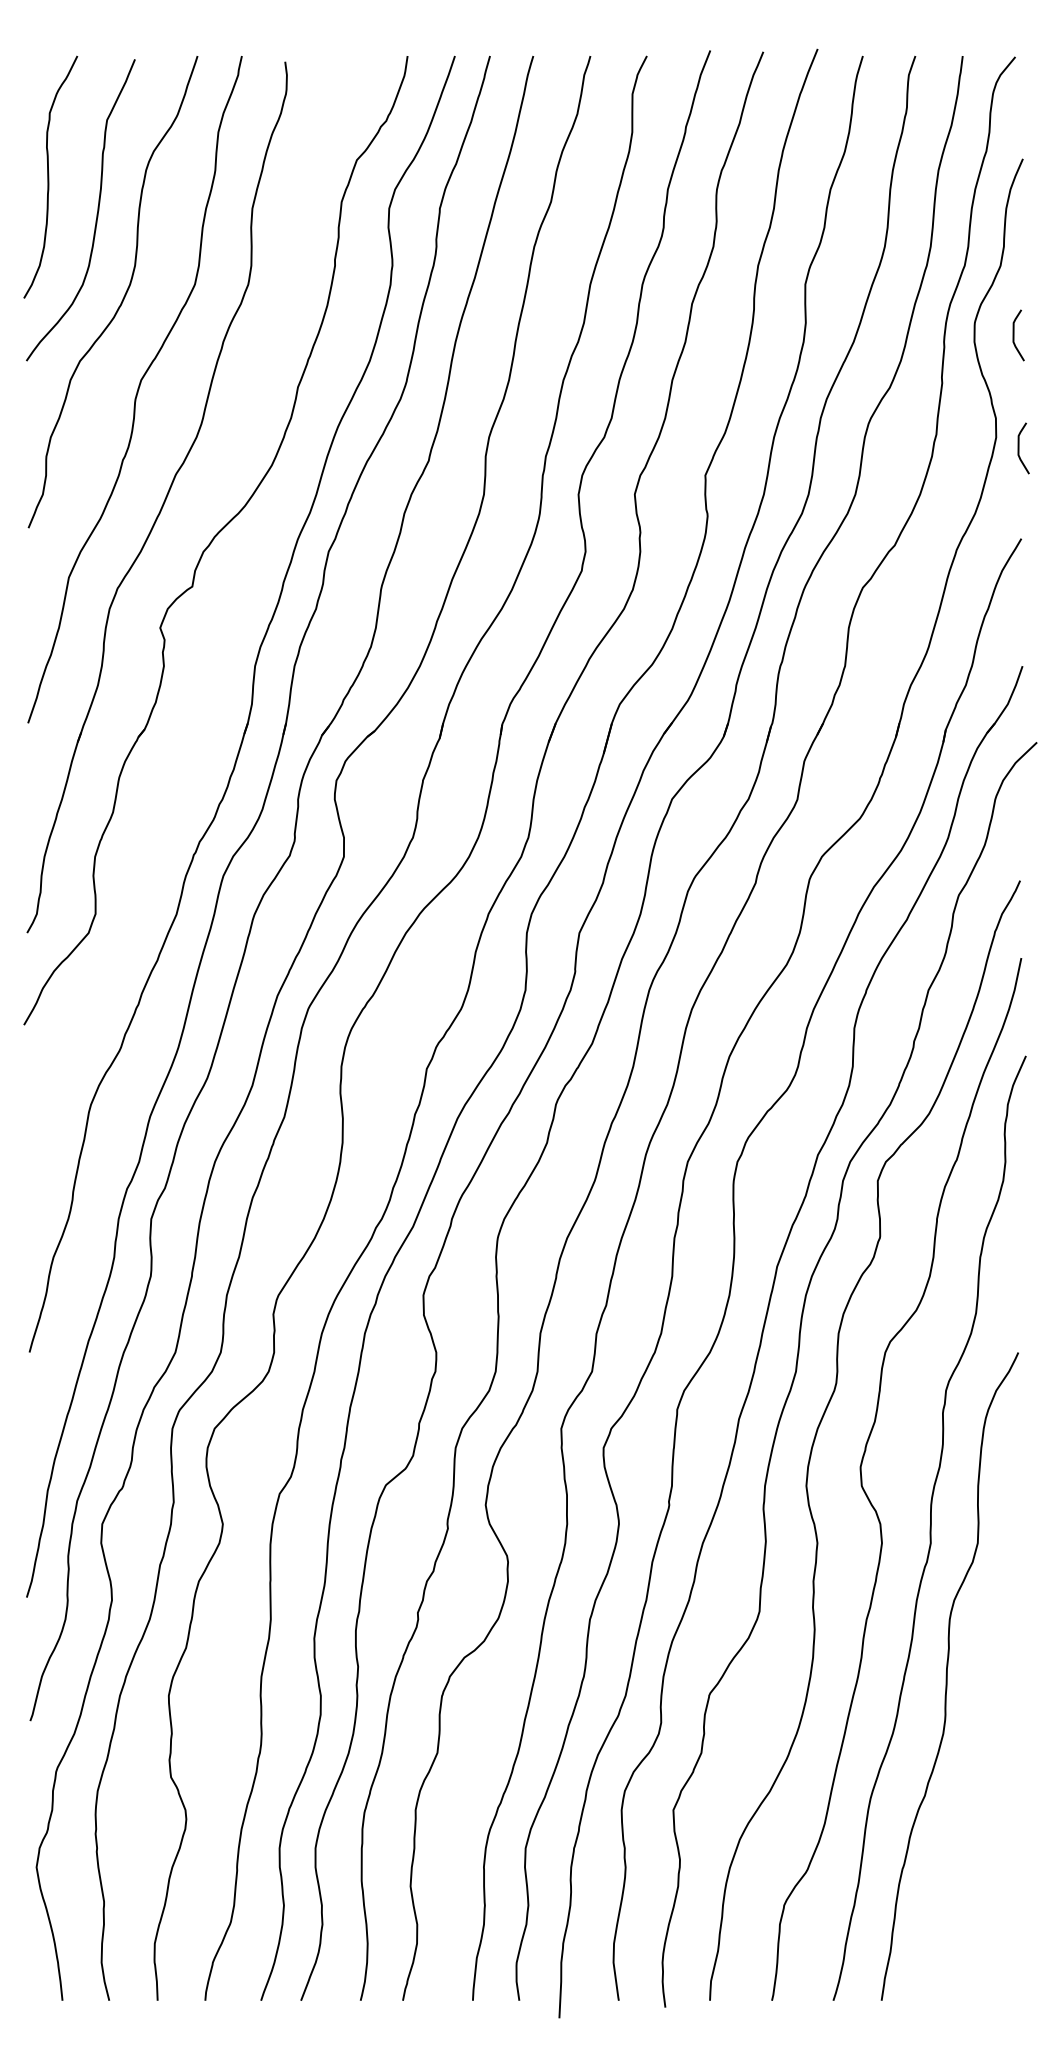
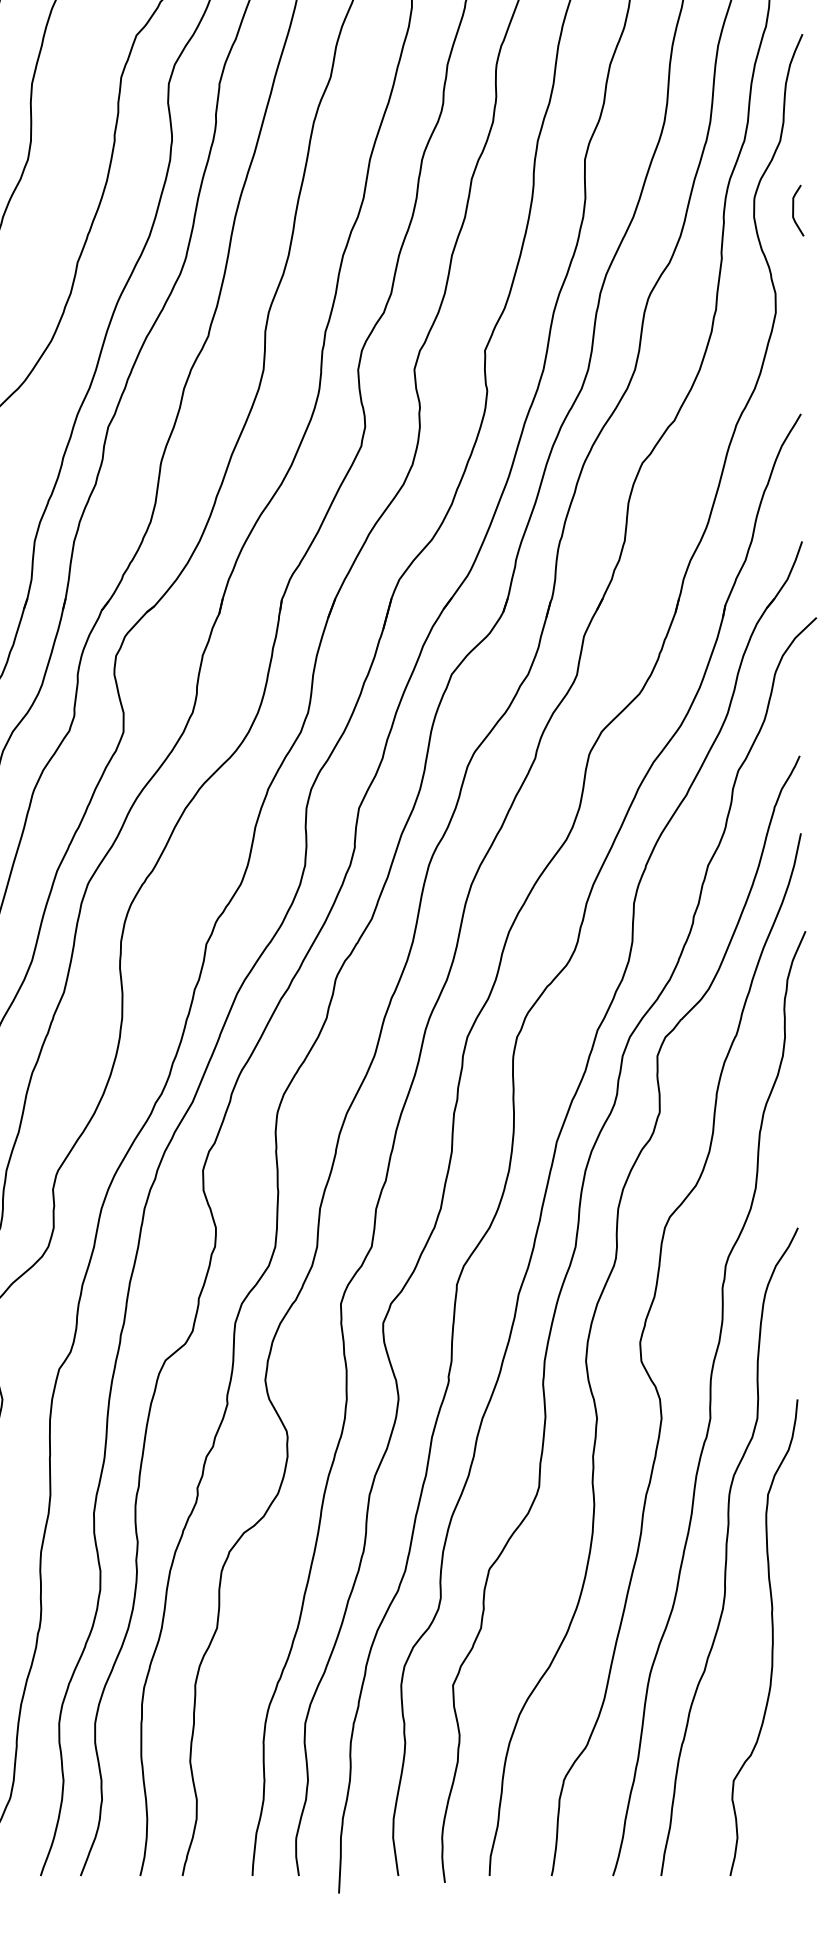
curve: (1019, 448) -> (799, 323), removed
curve: (992, 1762) -> (772, 1637), added

